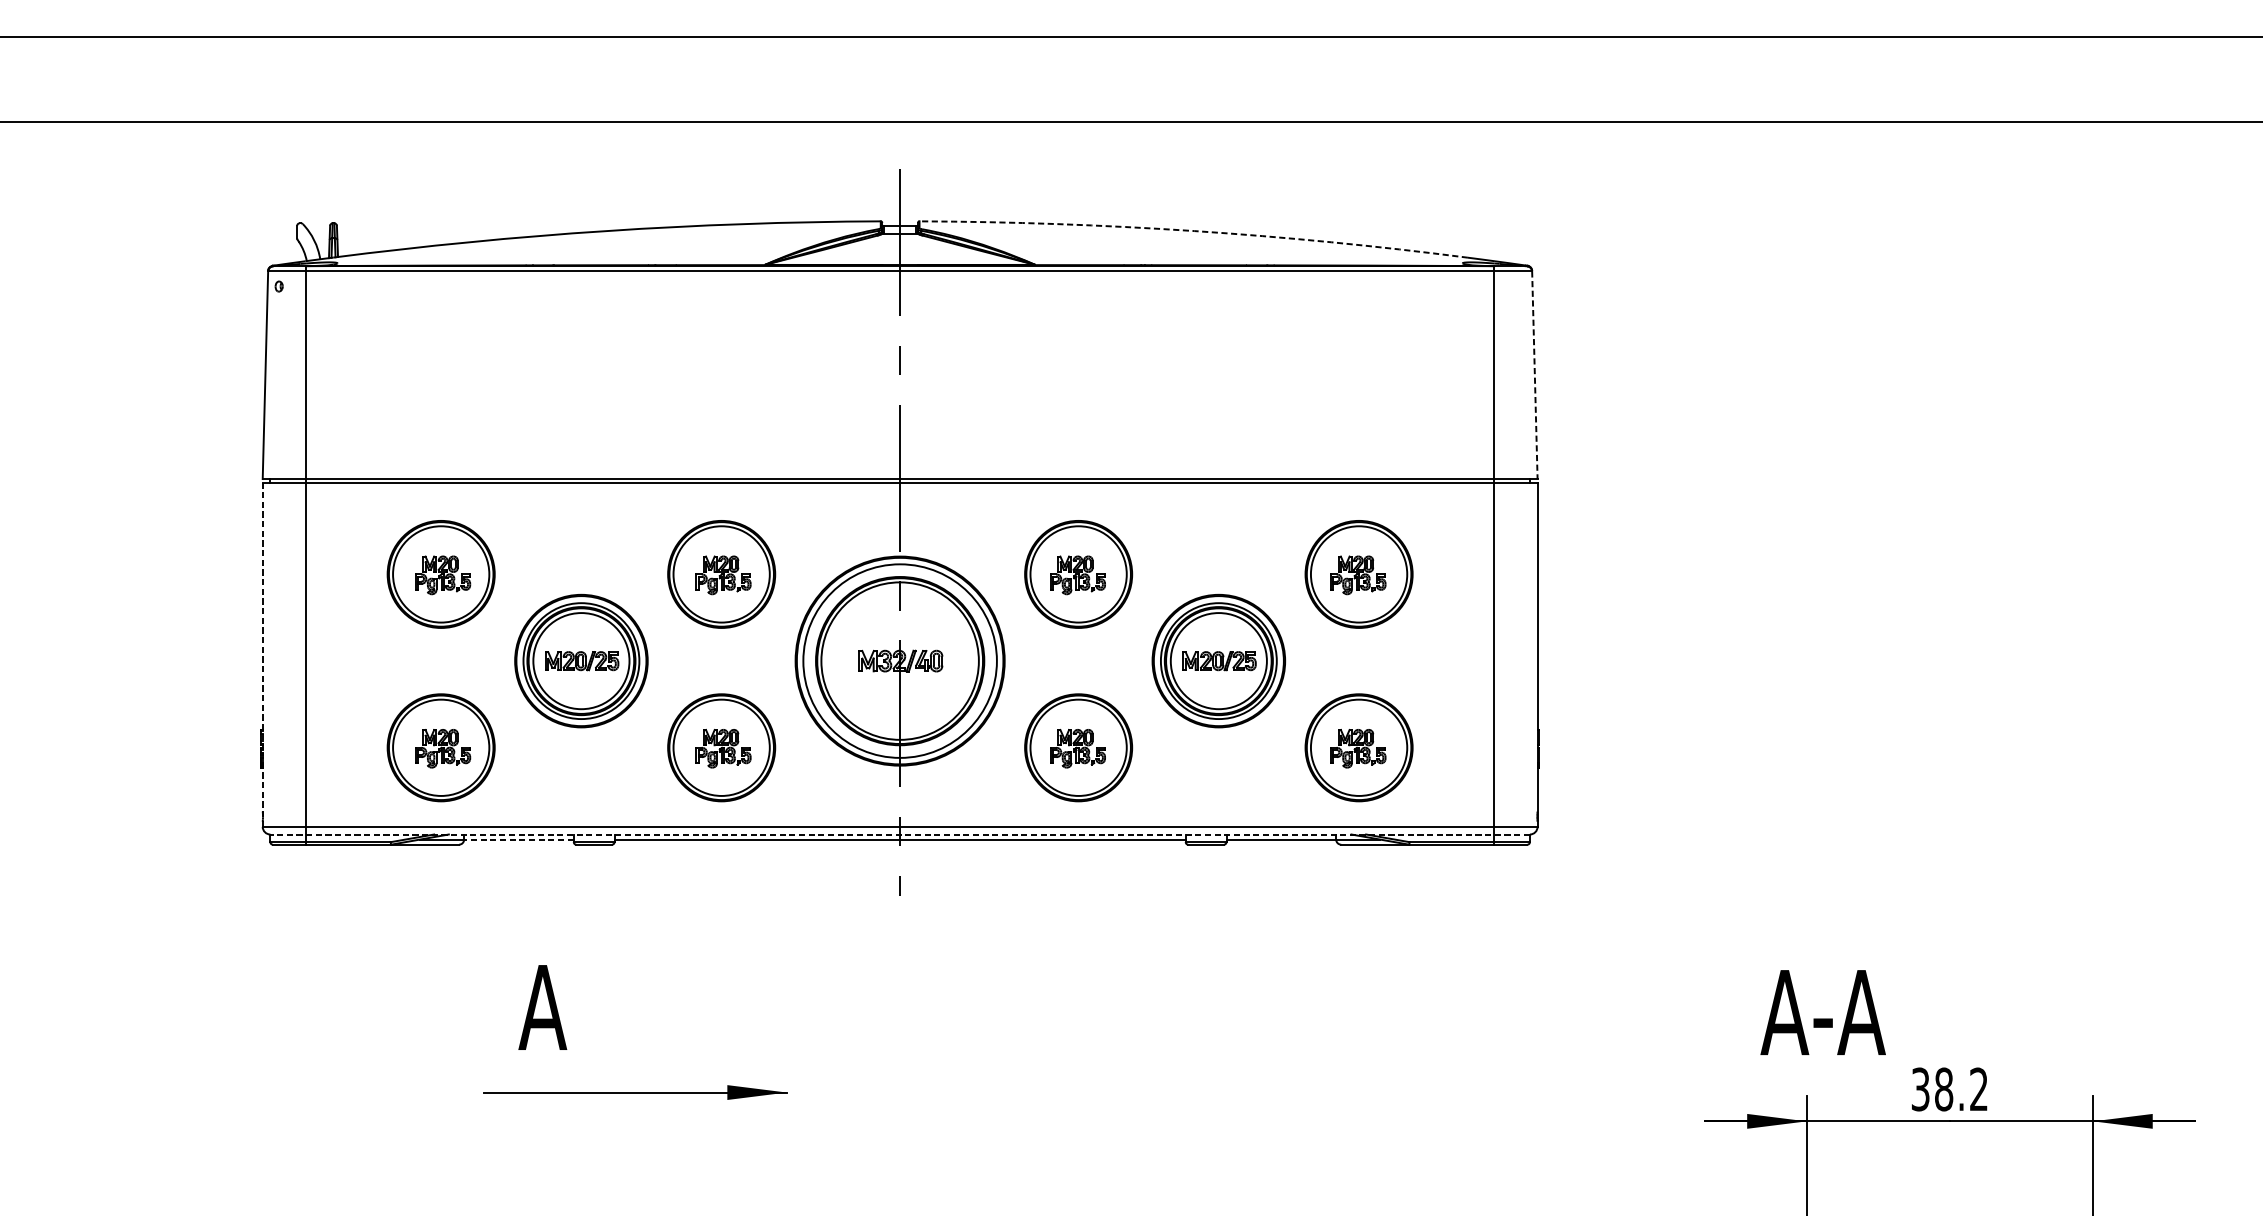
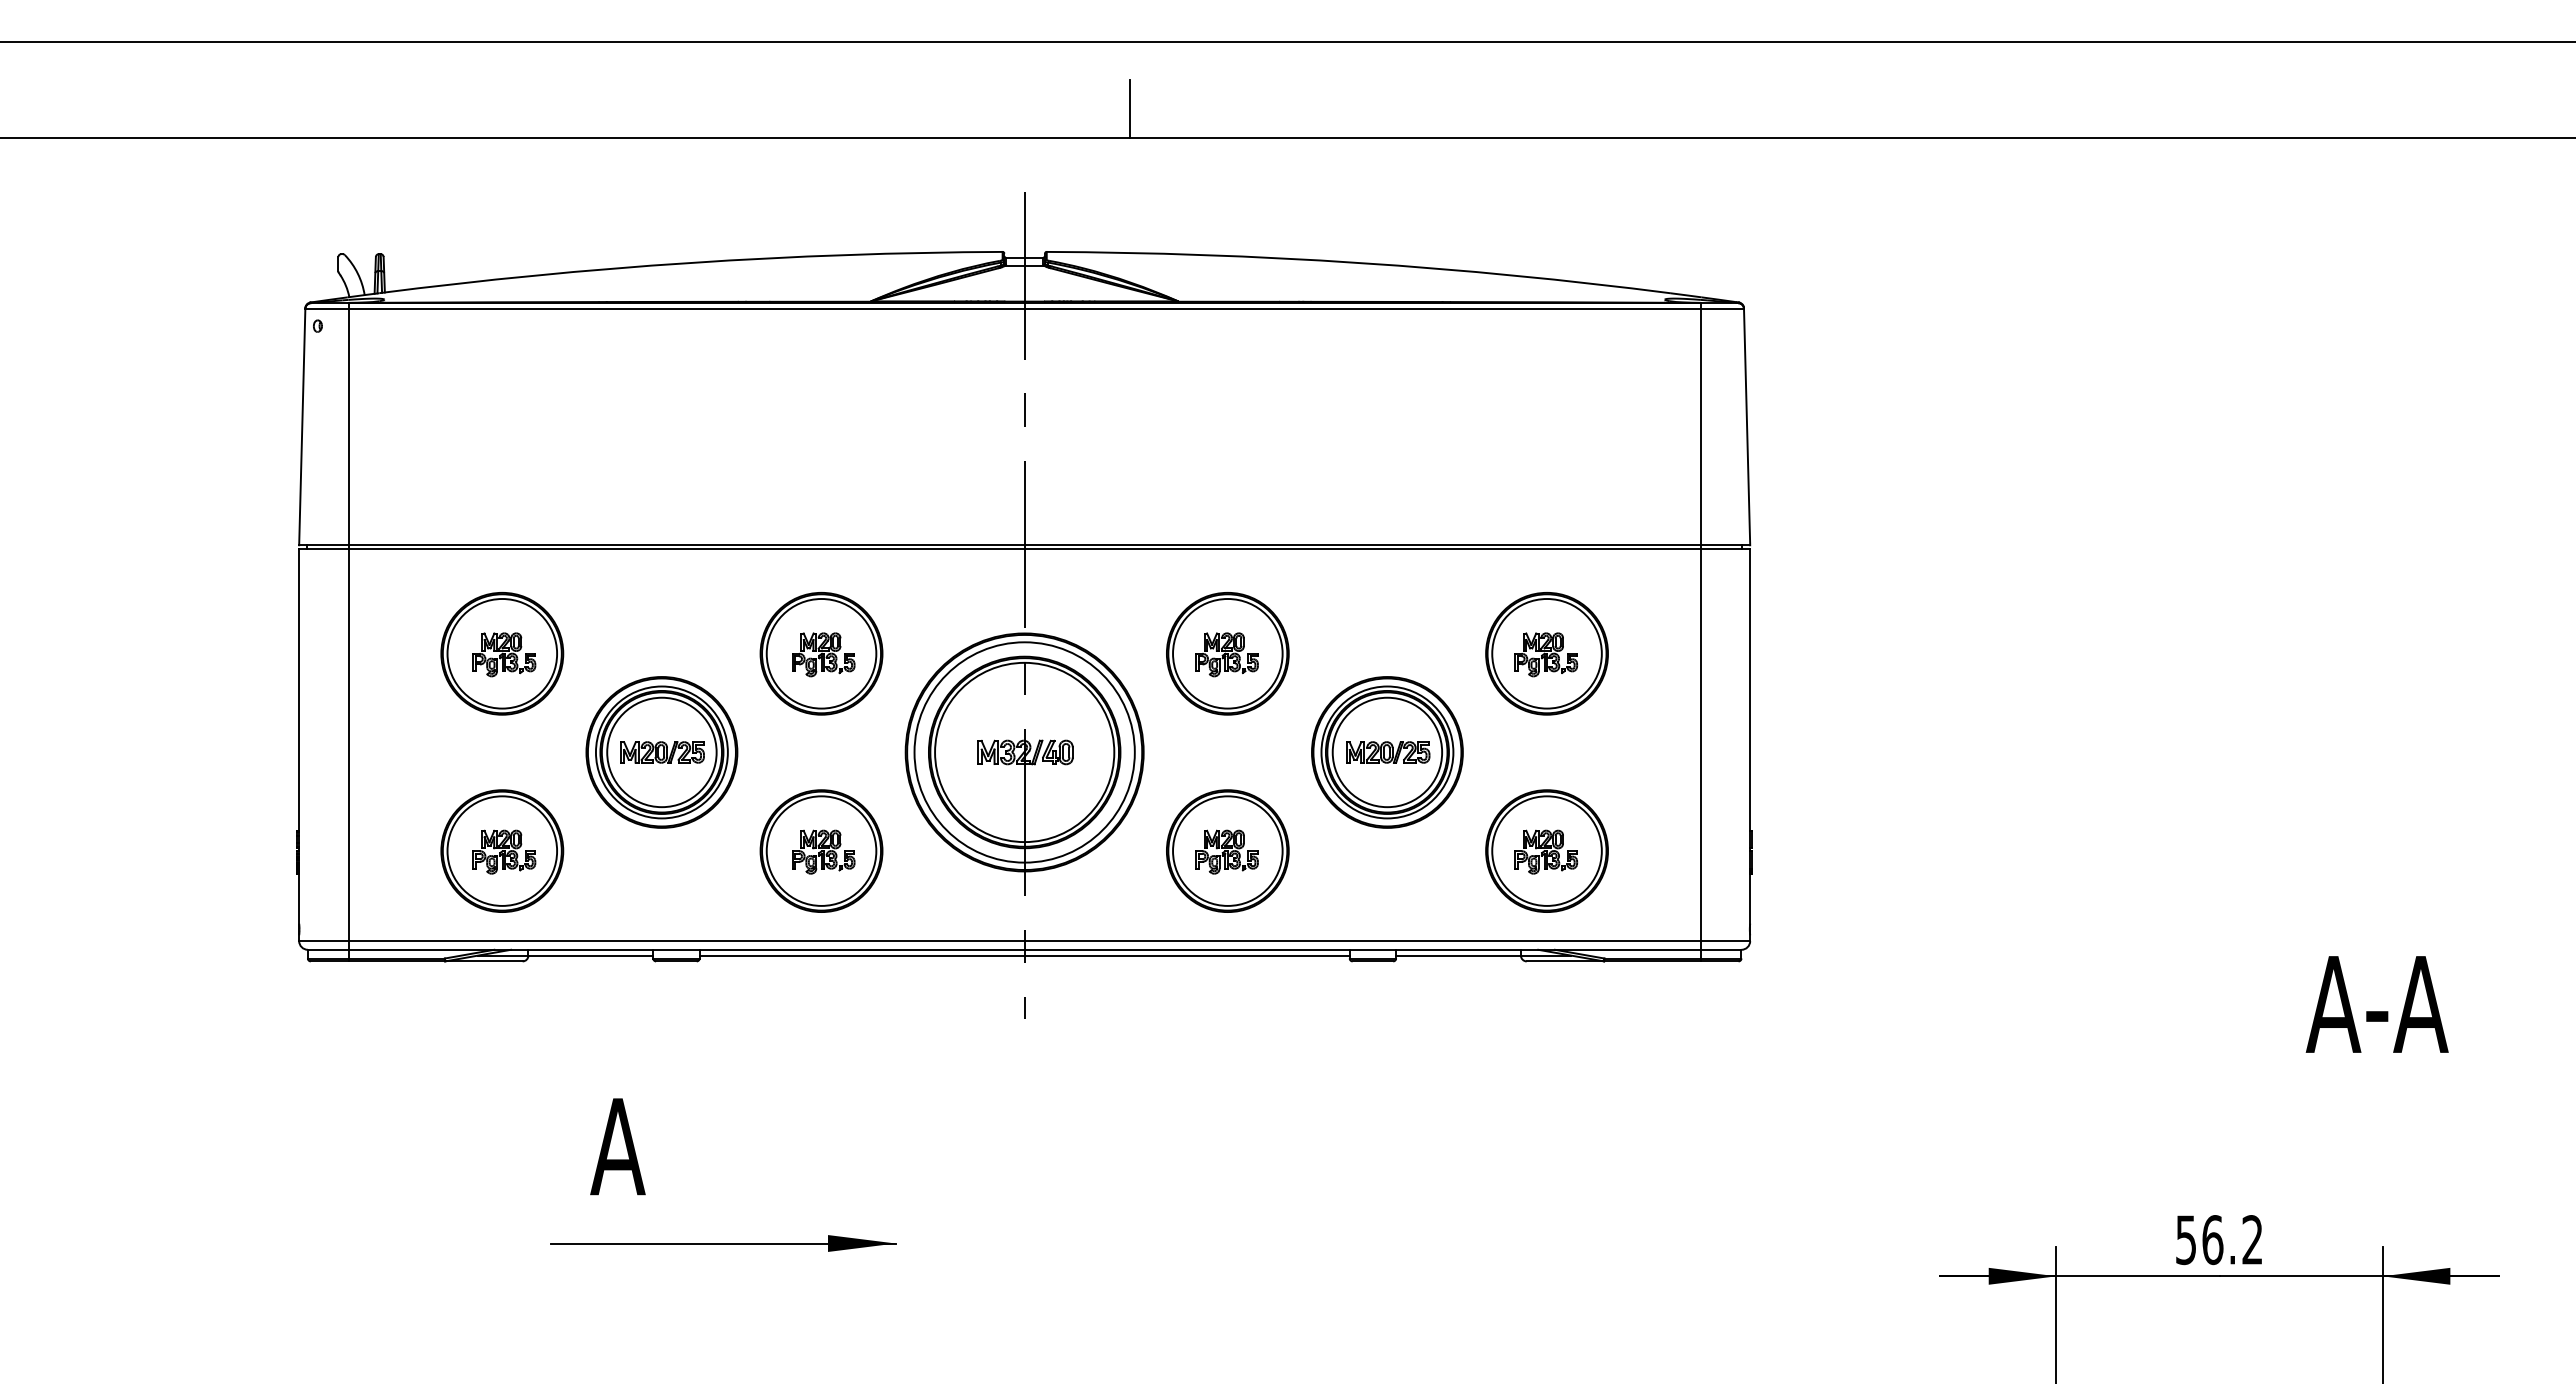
line: (993, 96) -> (1130, 109), added
arc: (1194, 230) -> (1359, 262), dashed -> solid
line: (1535, 375) -> (1747, 427), dashed -> solid
line: (263, 655) -> (299, 745), dashed -> solid
line: (899, 834) -> (1024, 949), dashed -> solid
line: (518, 839) -> (590, 955), dashed -> solid
text: (1822, 1012) -> (2376, 1004), moved
text: (1932, 1089) -> (2199, 1239), 38.2 -> 56.2

